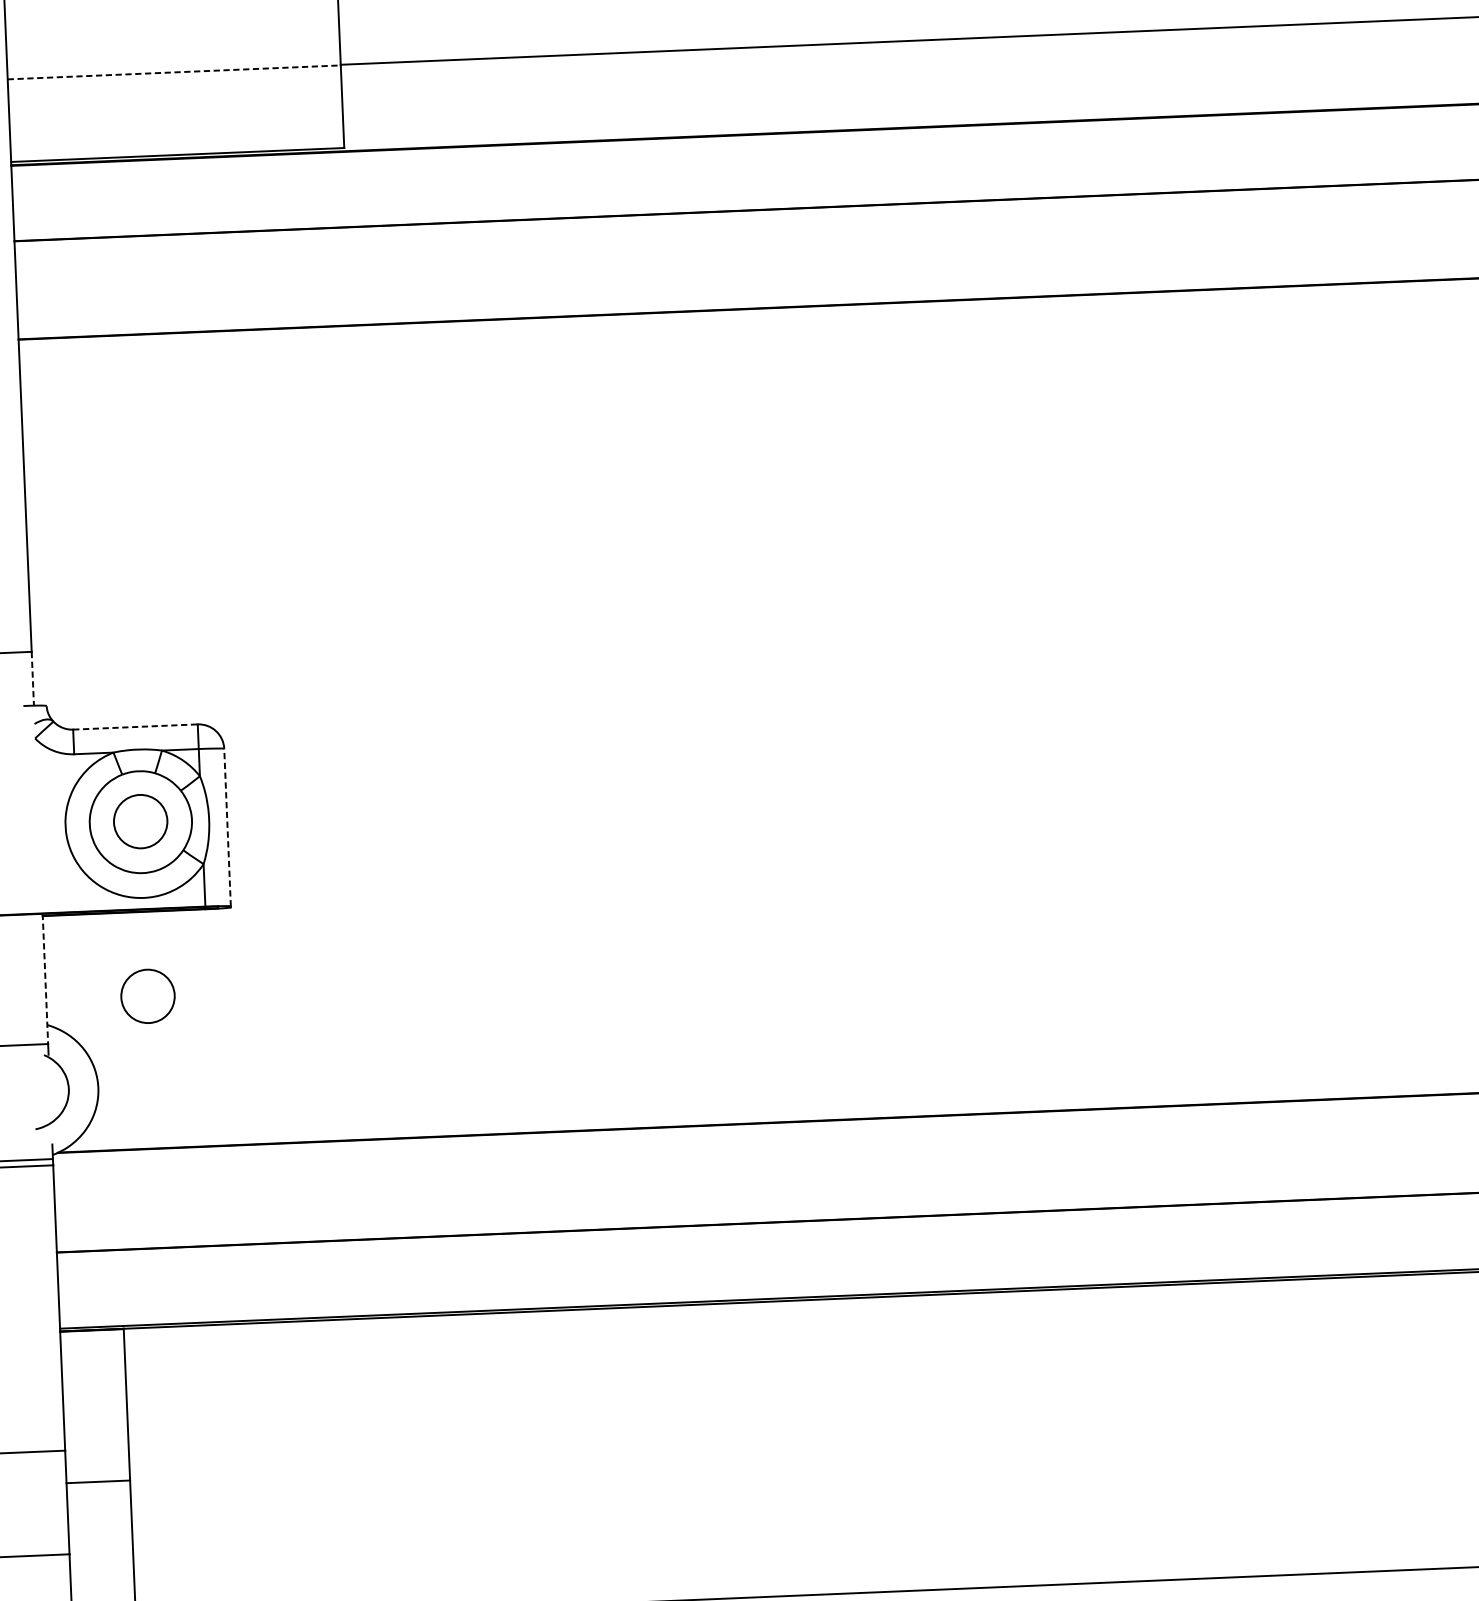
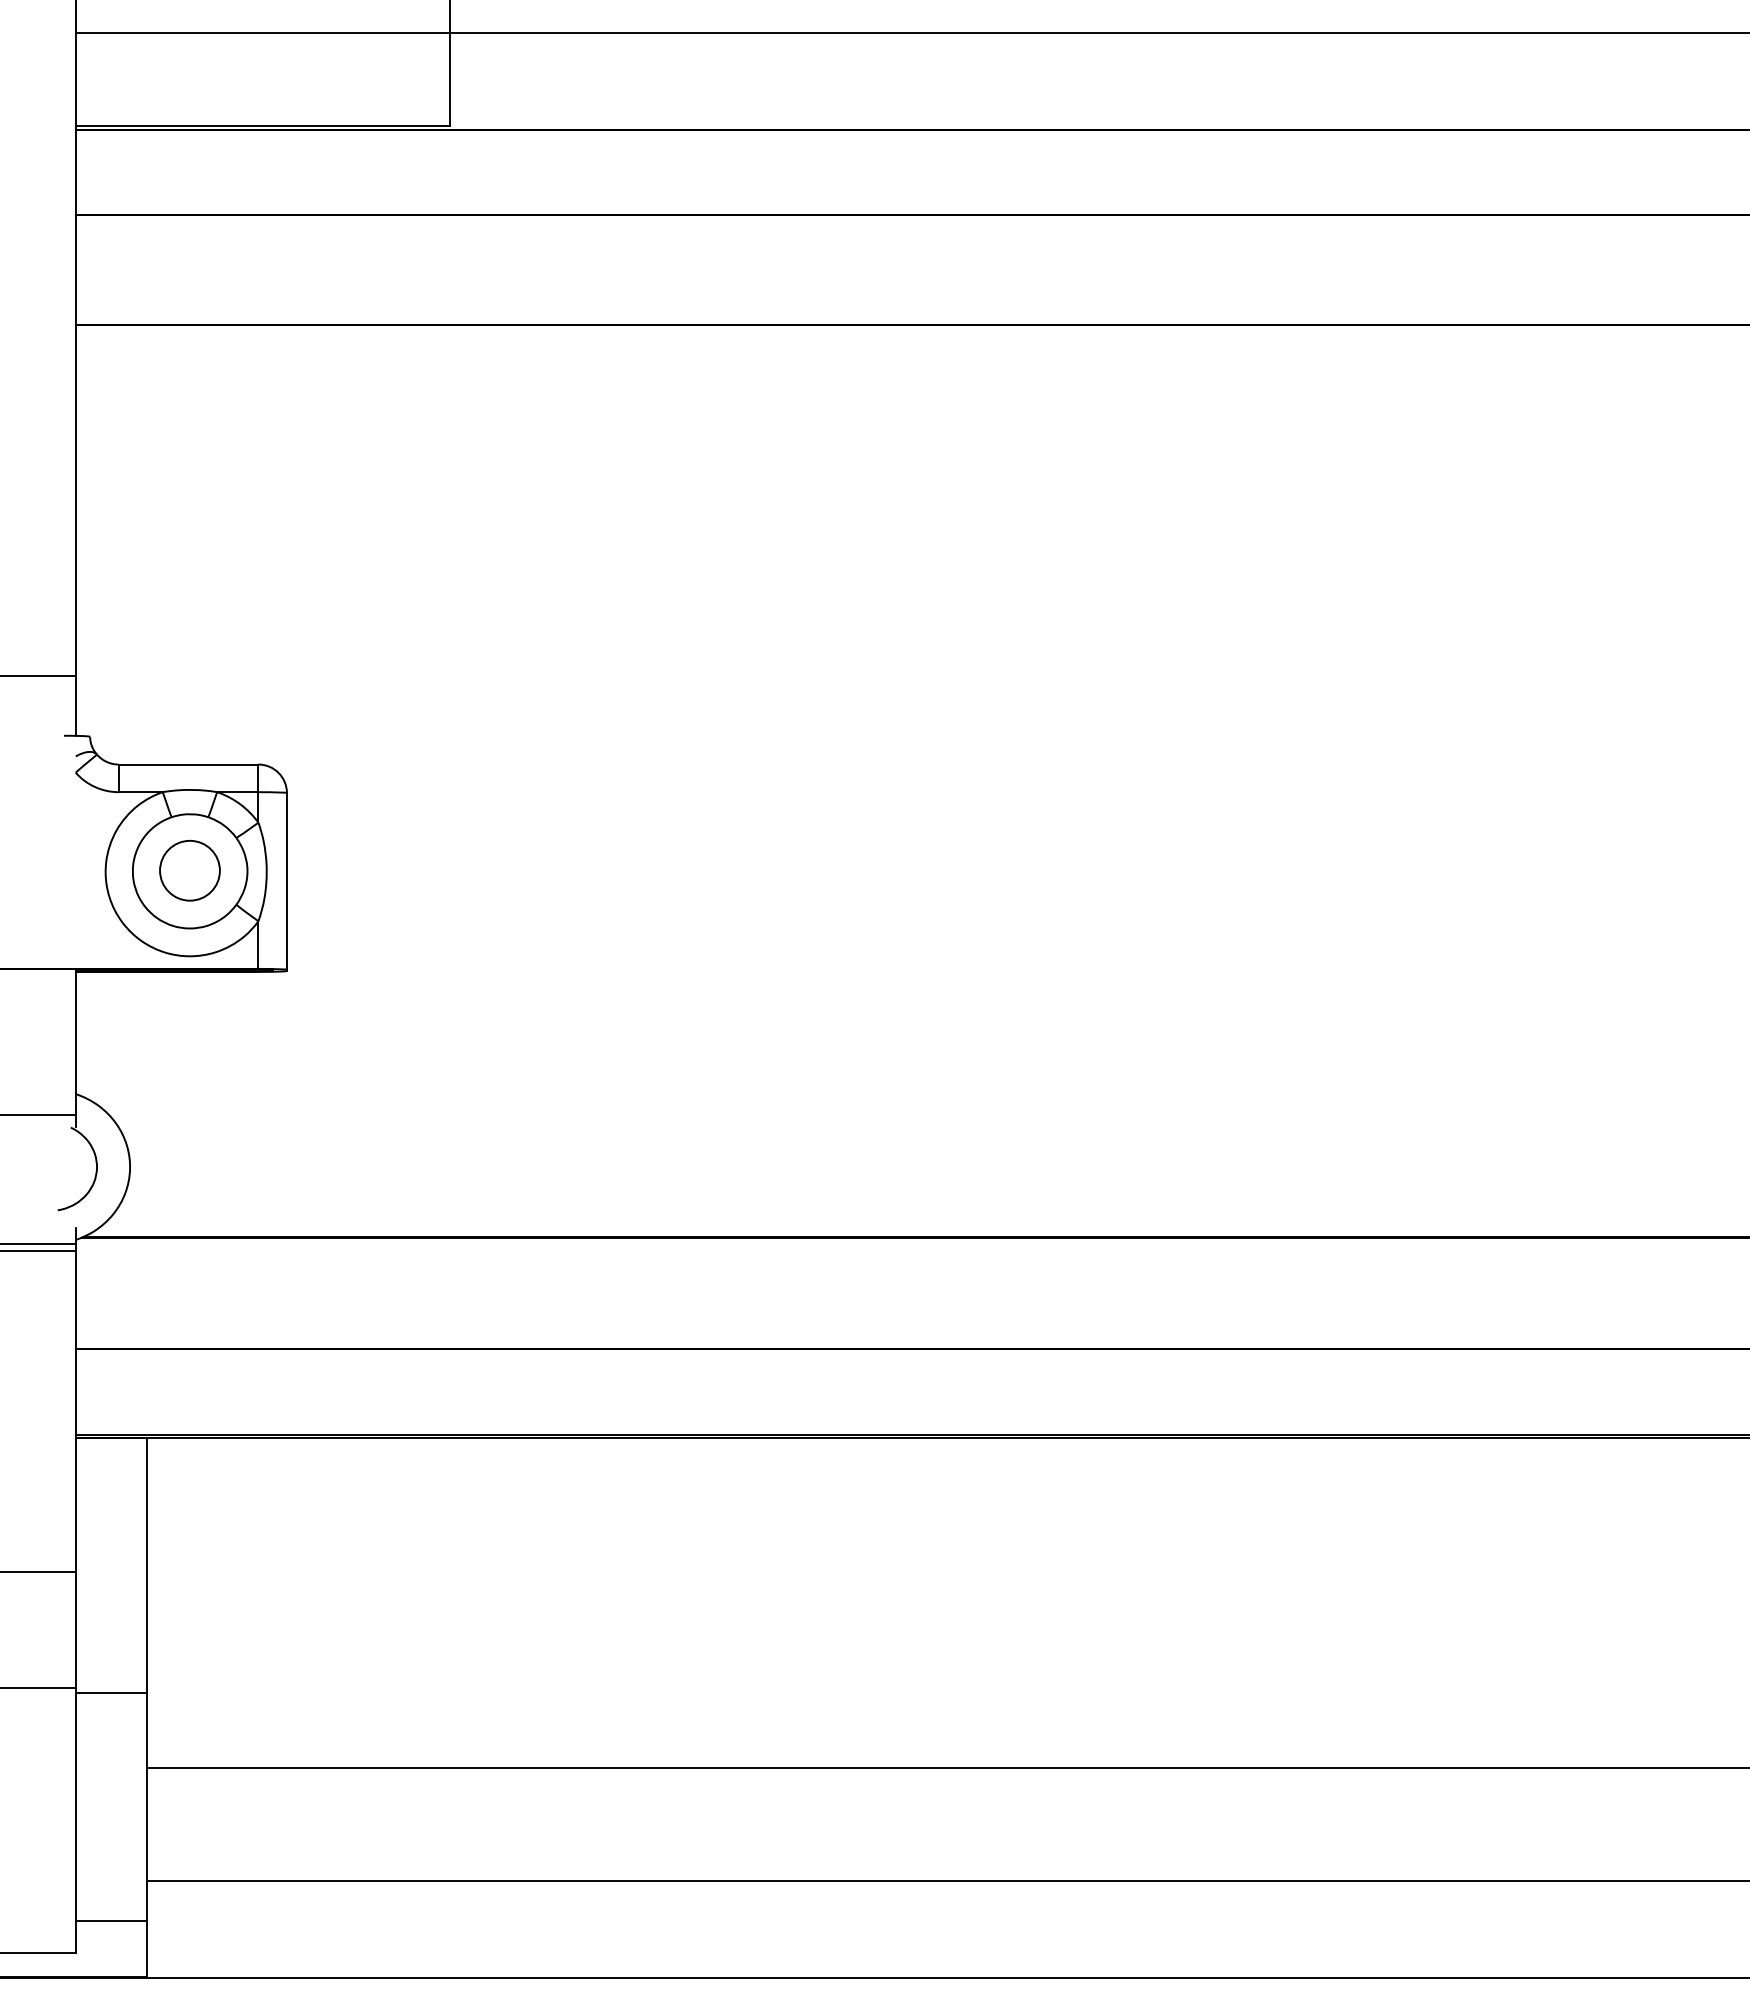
line: (174, 72) -> (262, 33), dashed -> solid
line: (32, 679) -> (75, 706), dashed -> solid
line: (135, 726) -> (188, 764), dashed -> solid
line: (227, 826) -> (286, 880), dashed -> solid
line: (45, 979) -> (75, 1042), dashed -> solid
part: (147, 996) -> (189, 1066), removed
line: (98, 1482) -> (111, 1693), moved

